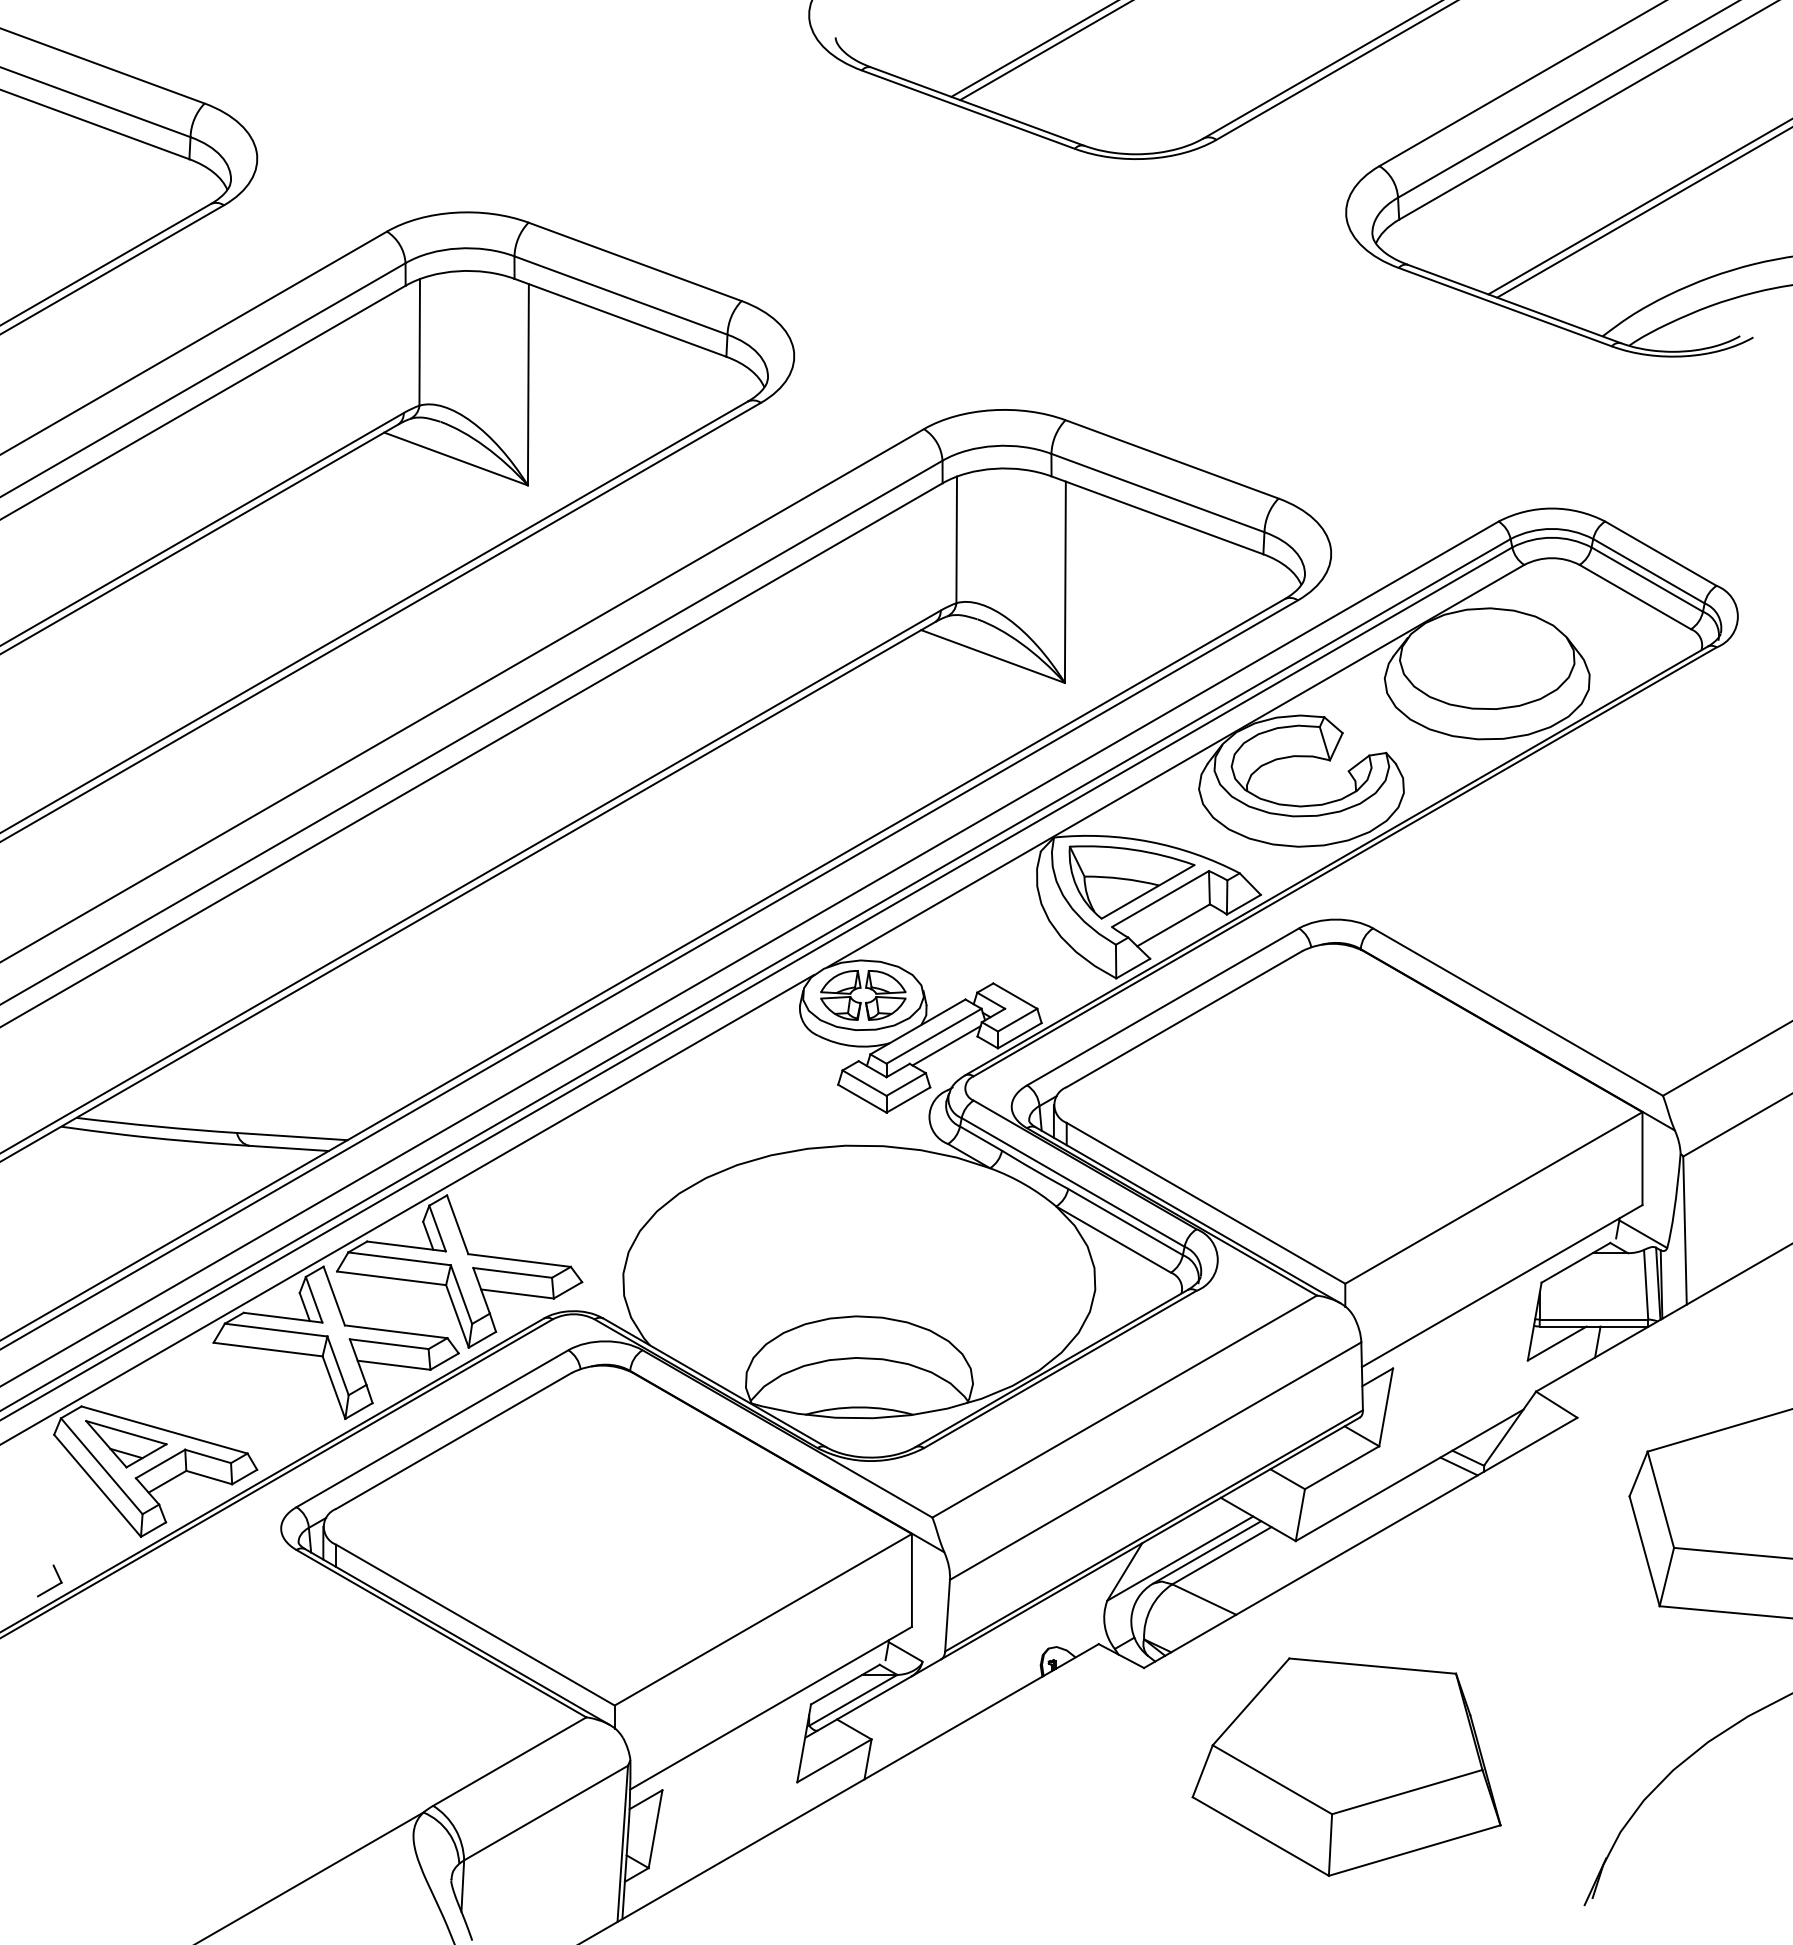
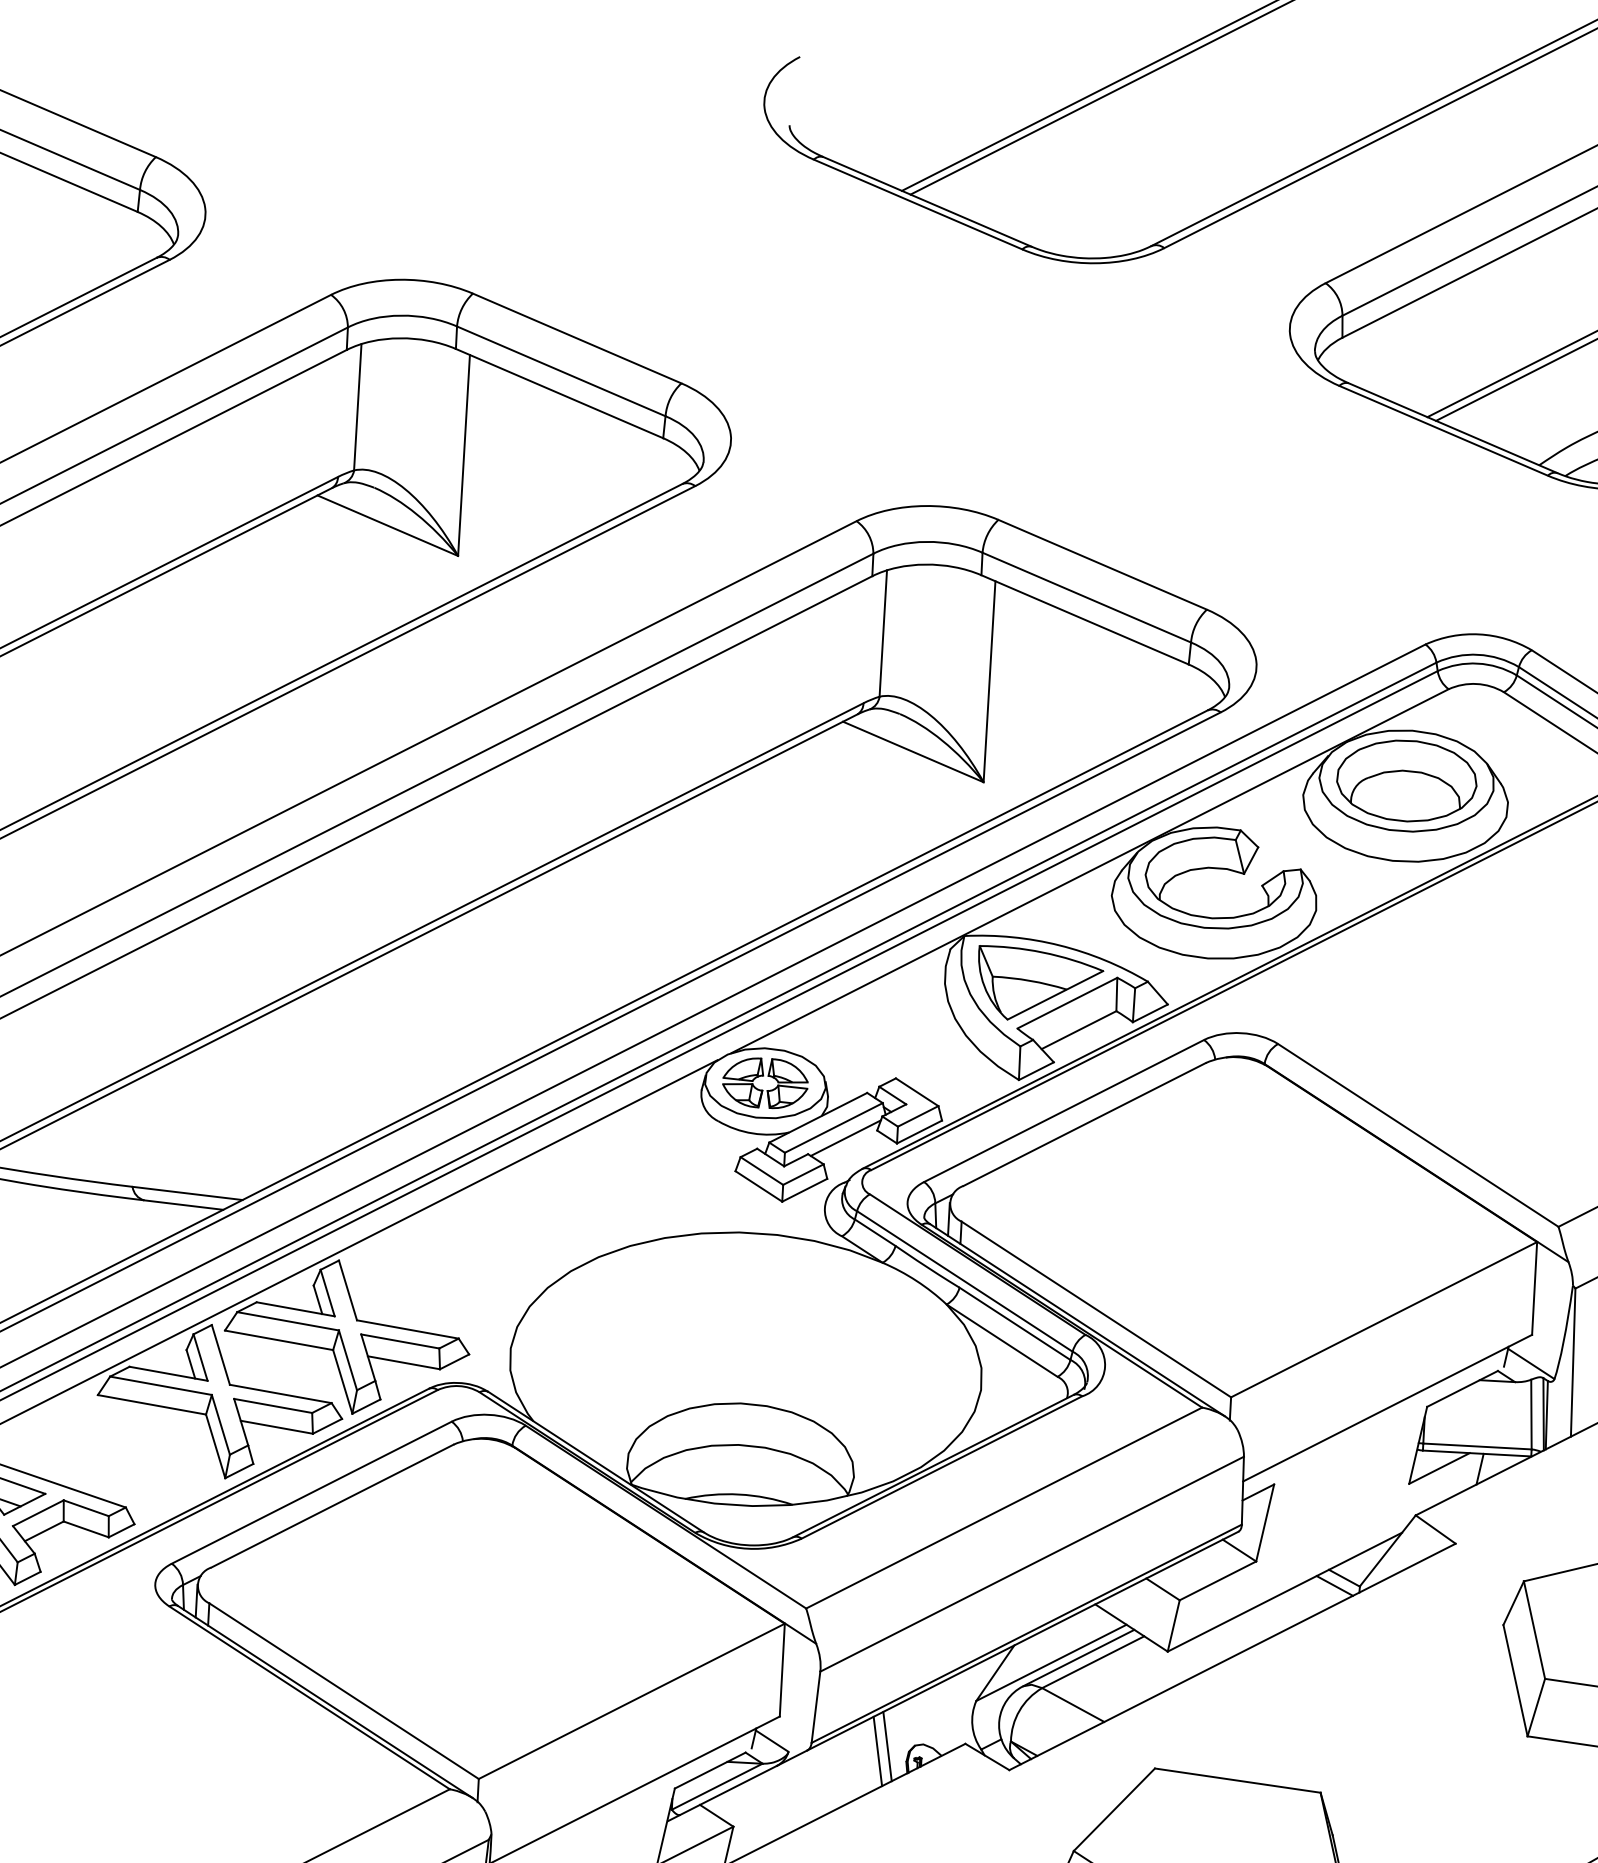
part: (1487, 658) -> (1406, 780), added
line: (1021, 1650) -> (887, 1746), added
line: (1011, 1656) -> (877, 1751), added

